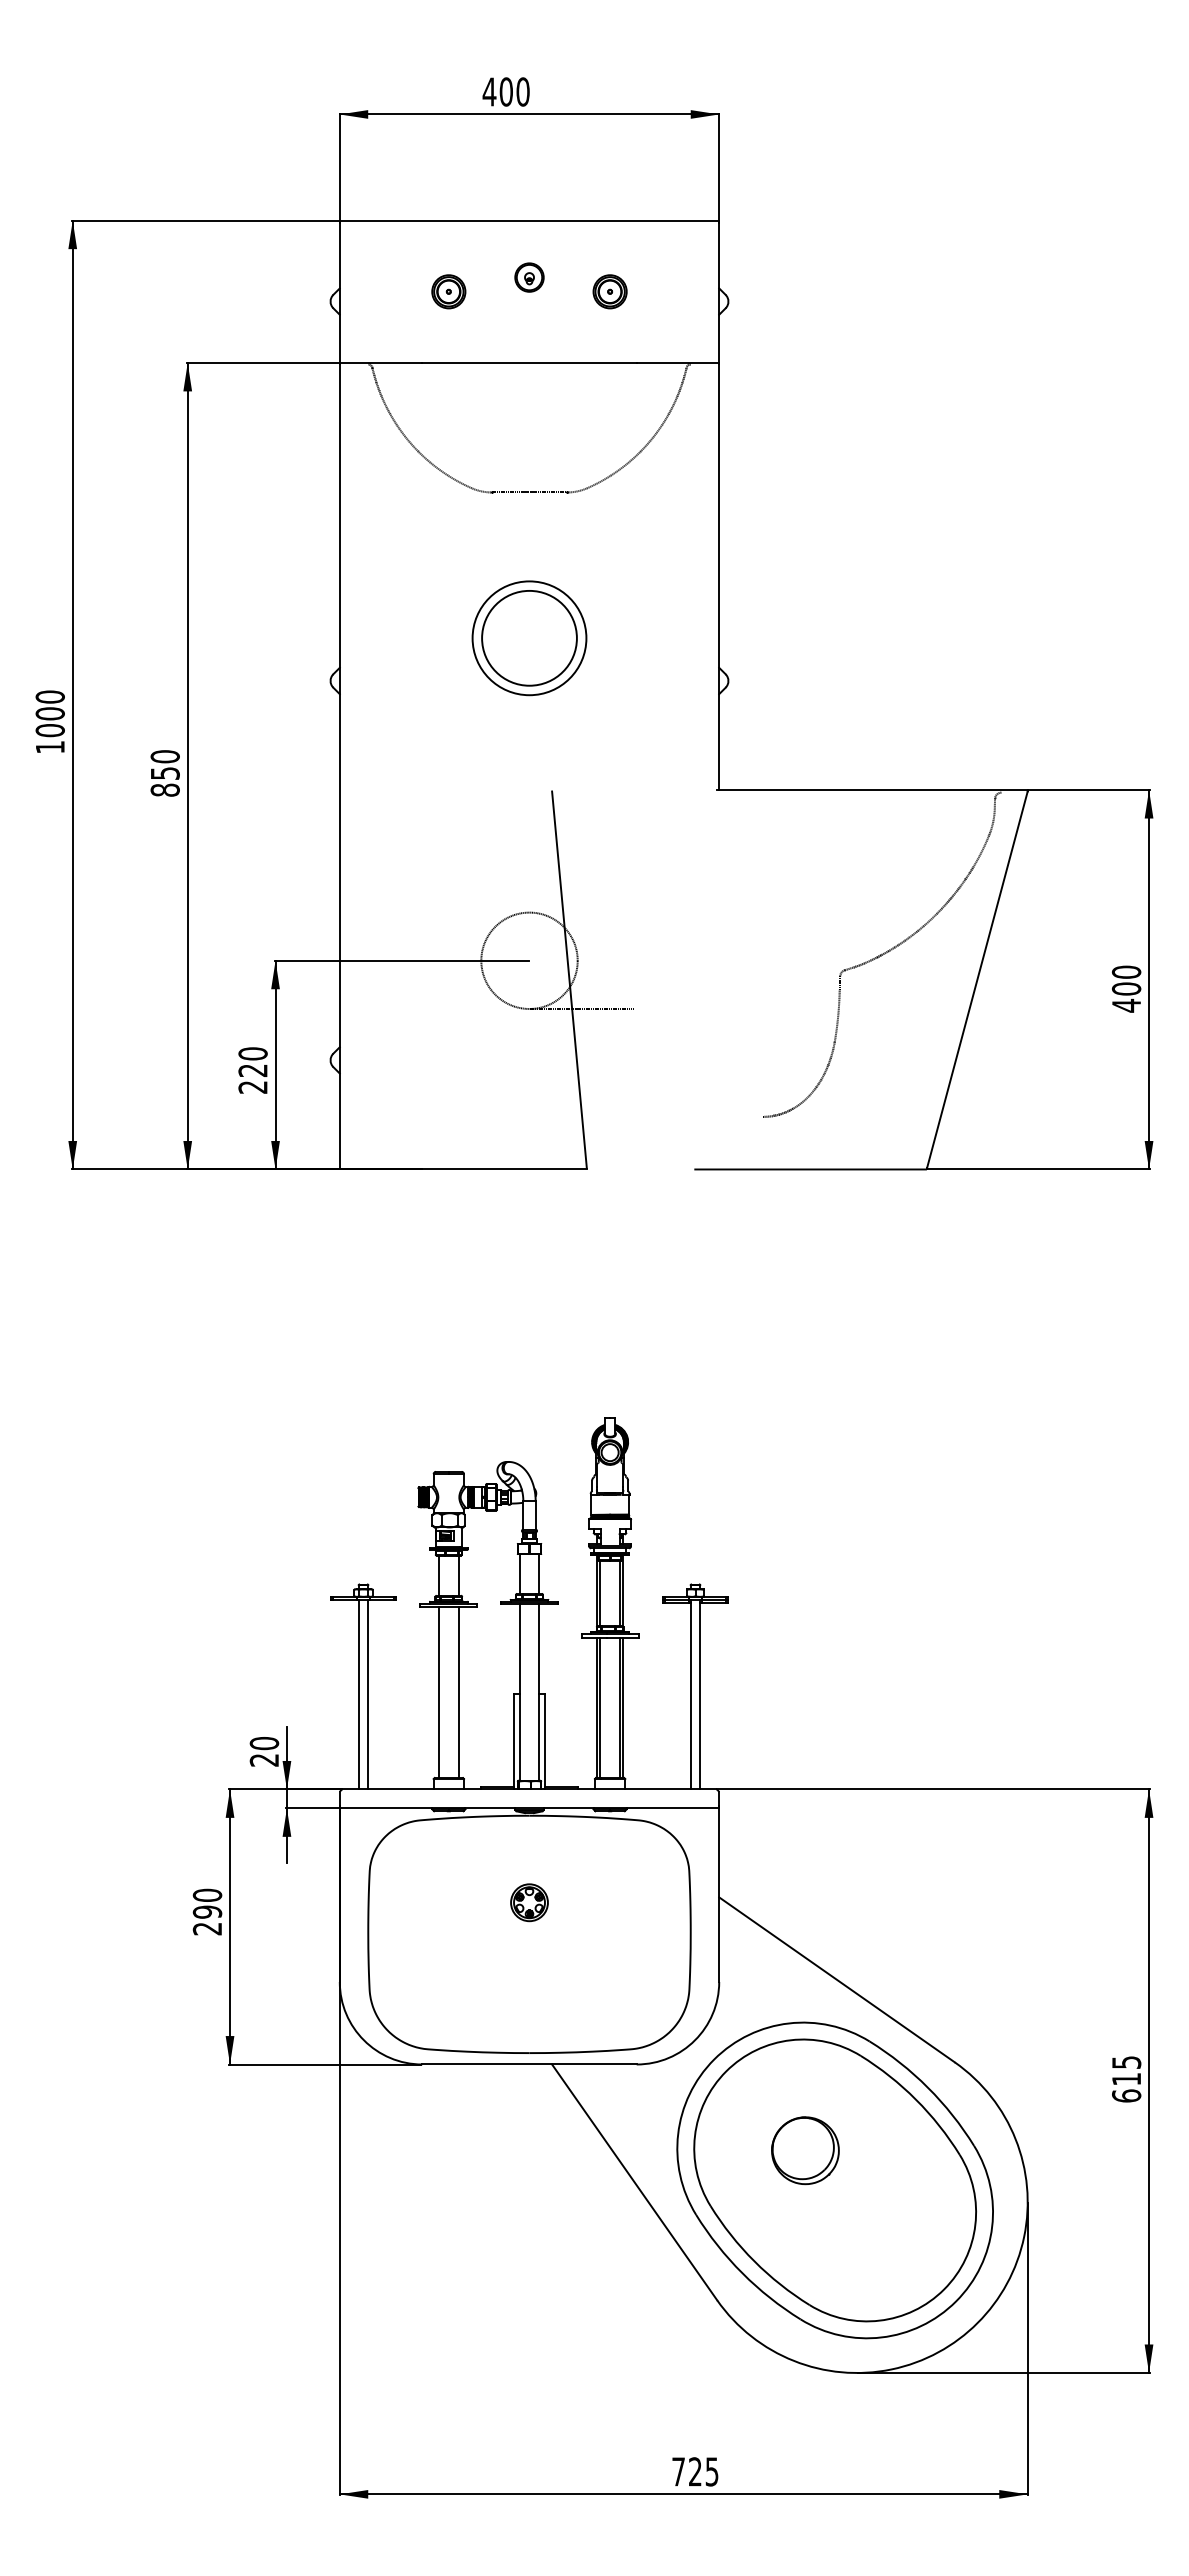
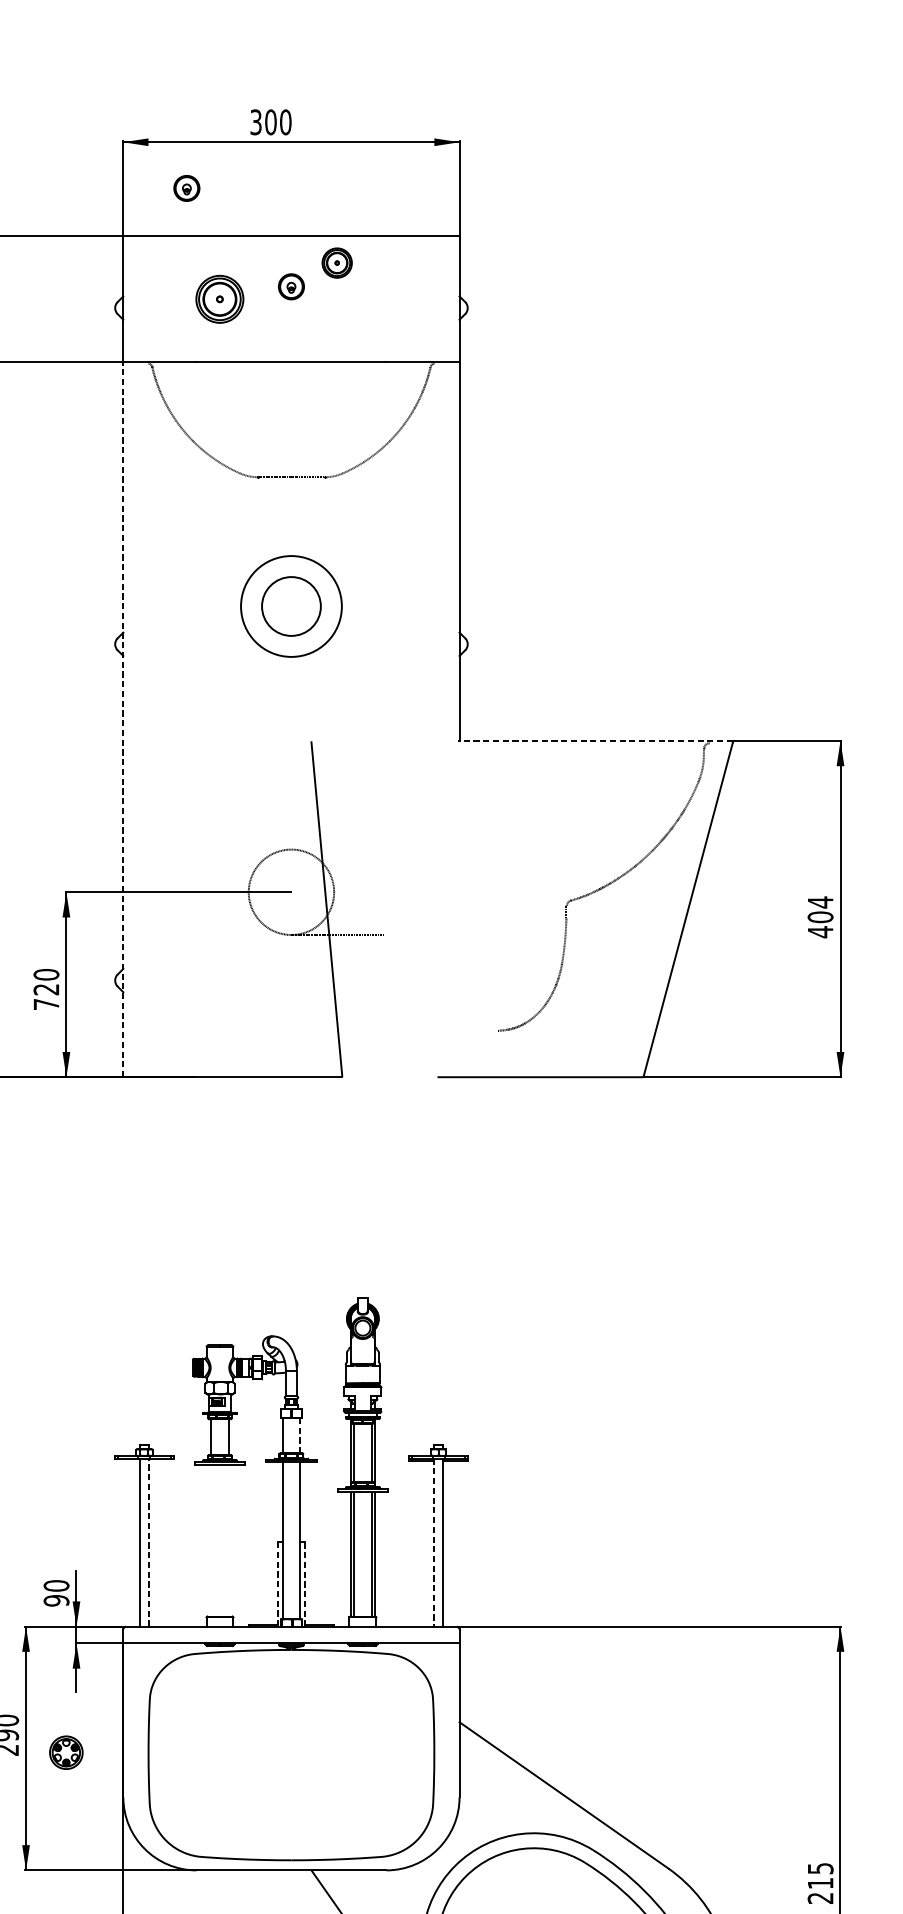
text: (489, 91) -> (256, 121), 400 -> 300
part: (411, 166) -> (186, 188), added
part: (448, 291) -> (219, 299), size x1.6
part: (609, 291) -> (336, 262), moved
circle: (529, 637) -> (291, 605), size x0.7
line: (339, 766) -> (123, 720), solid -> dashed
line: (871, 790) -> (594, 741), solid -> dashed
text: (1126, 972) -> (820, 902), 400 -> 404
text: (252, 1087) -> (45, 1004), 220 -> 720
line: (539, 1574) -> (300, 1436), solid -> dashed
line: (439, 1692) -> (211, 1540), removed
line: (458, 1692) -> (228, 1540), removed
line: (368, 1694) -> (148, 1542), solid -> dashed
line: (690, 1694) -> (434, 1542), solid -> dashed
line: (514, 1741) -> (278, 1584), solid -> dashed
line: (544, 1741) -> (304, 1584), solid -> dashed
text: (264, 1759) -> (56, 1600), 20 -> 90
part: (529, 1902) -> (66, 1752), moved
text: (1126, 2095) -> (820, 1897), 615 -> 215

